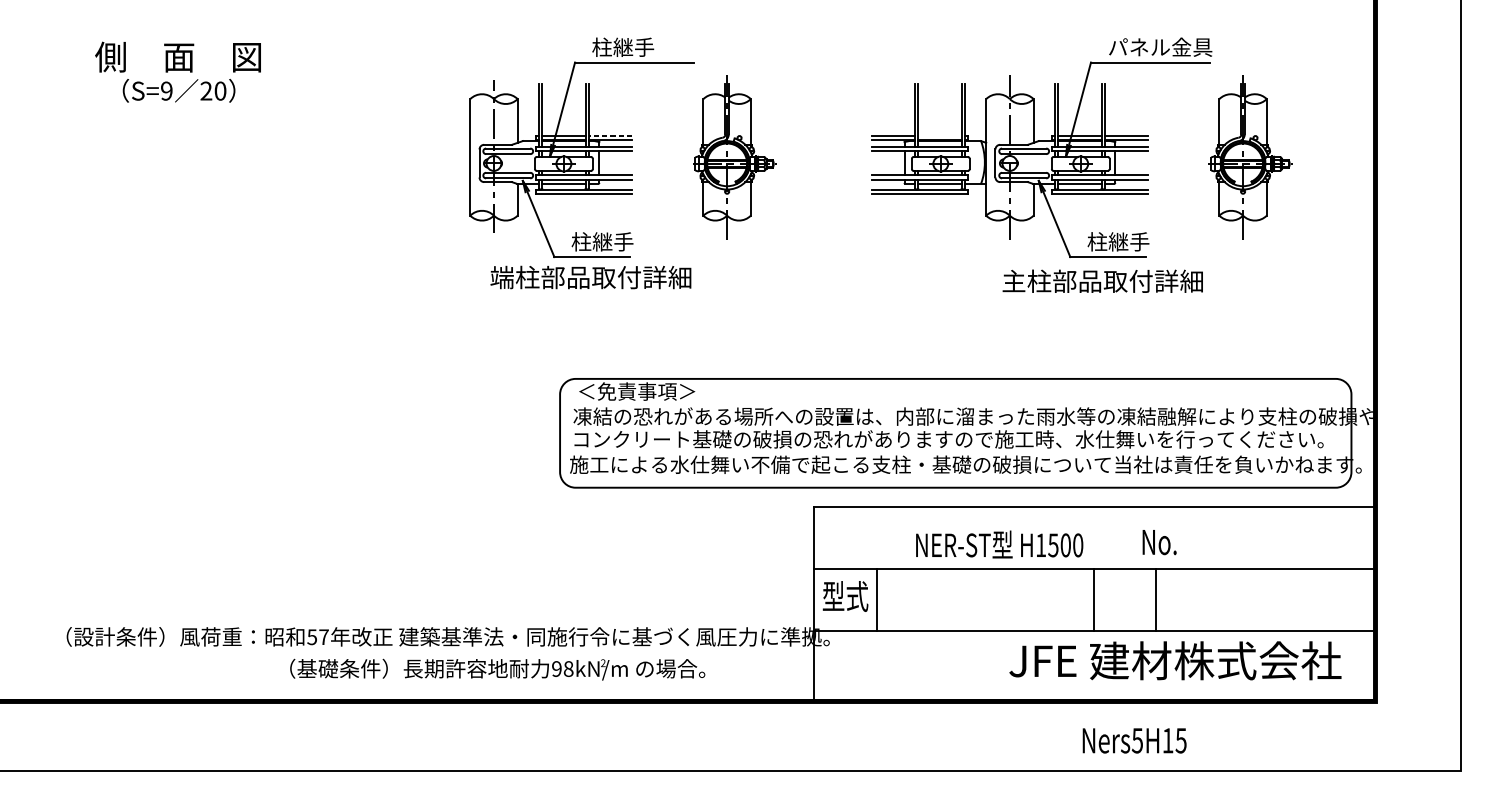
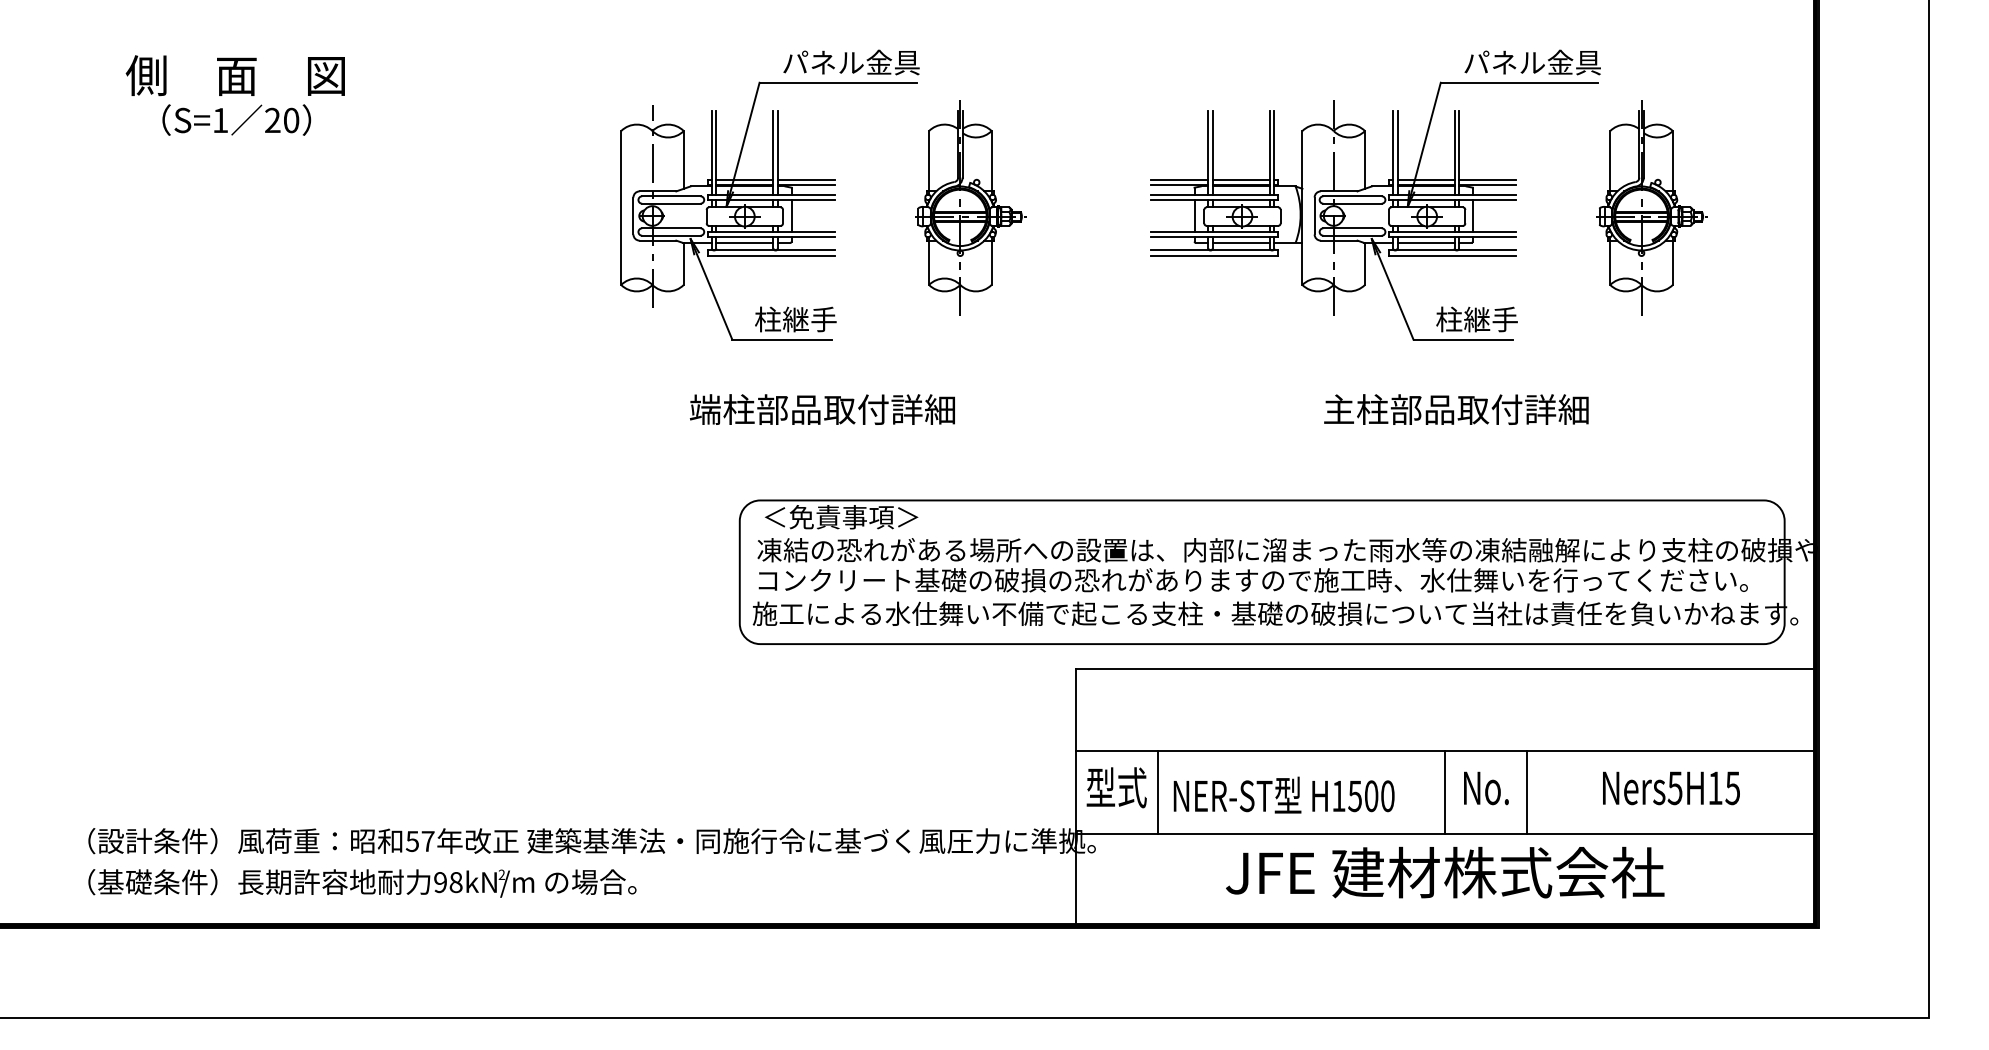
text: (643, 47) -> (850, 62), 柱継手 -> パネル金具
text: (166, 91) -> (220, 120), S=9 -> S=1
line: (610, 135) -> (806, 179), dashed -> solid
line: (939, 135) -> (1240, 179), added
text: (590, 277) -> (821, 409), moved
text: (1102, 281) -> (1456, 409), moved
text: (1159, 542) -> (1486, 788), moved
text: (999, 544) -> (1283, 794), moved
text: (1175, 660) -> (1445, 872), moved
text: (497, 669) -> (362, 883), moved
text: (1134, 740) -> (1671, 788), moved

